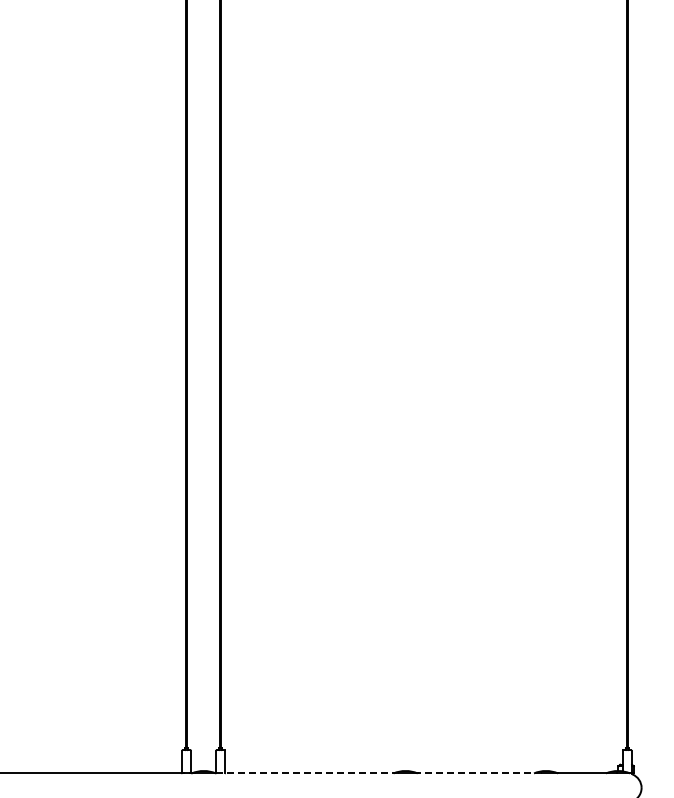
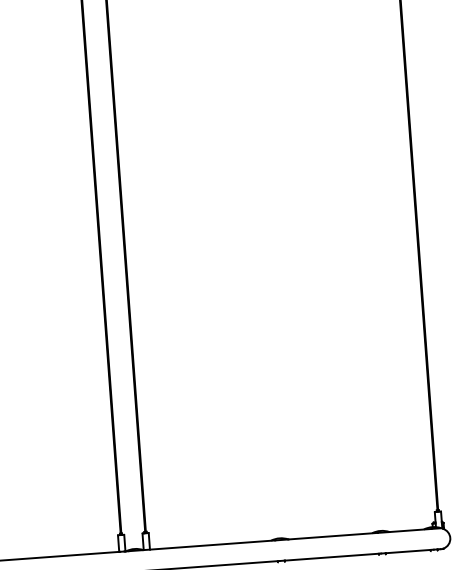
line: (307, 773) -> (209, 545), dashed -> solid
line: (479, 773) -> (332, 536), dashed -> solid

